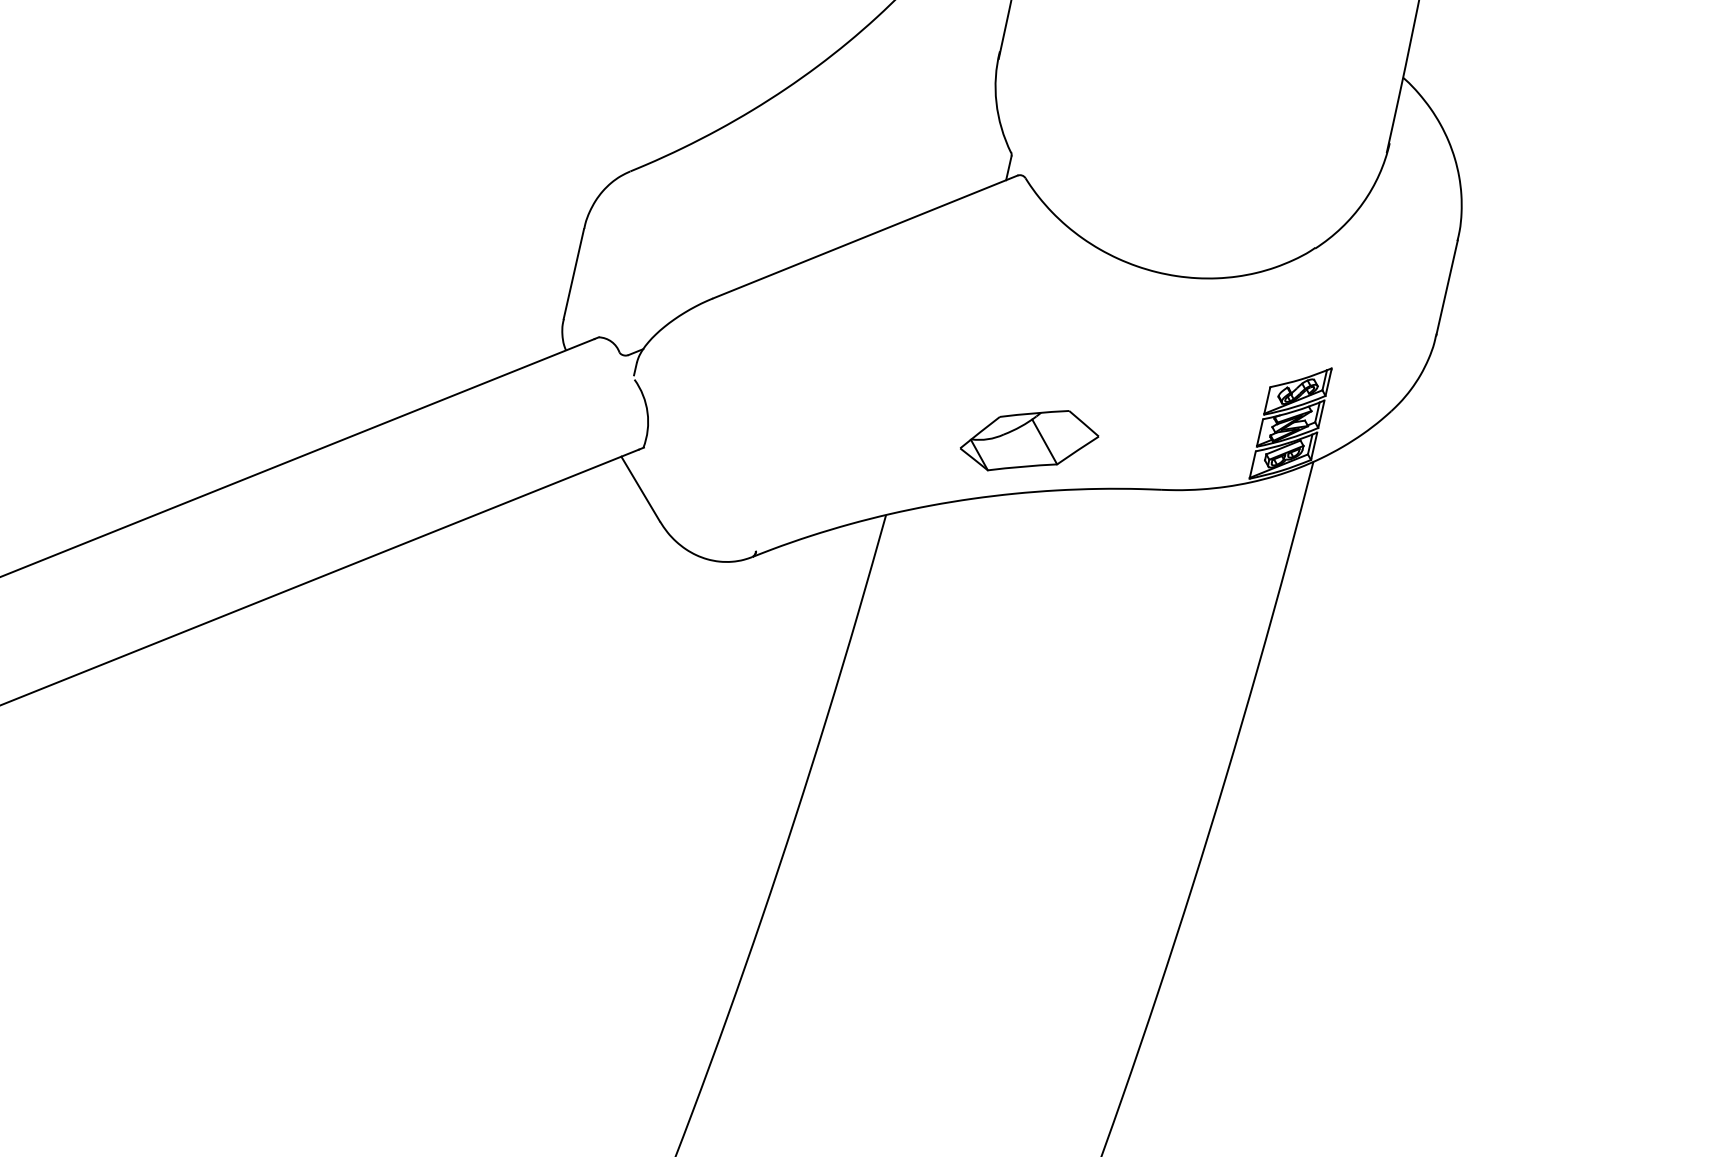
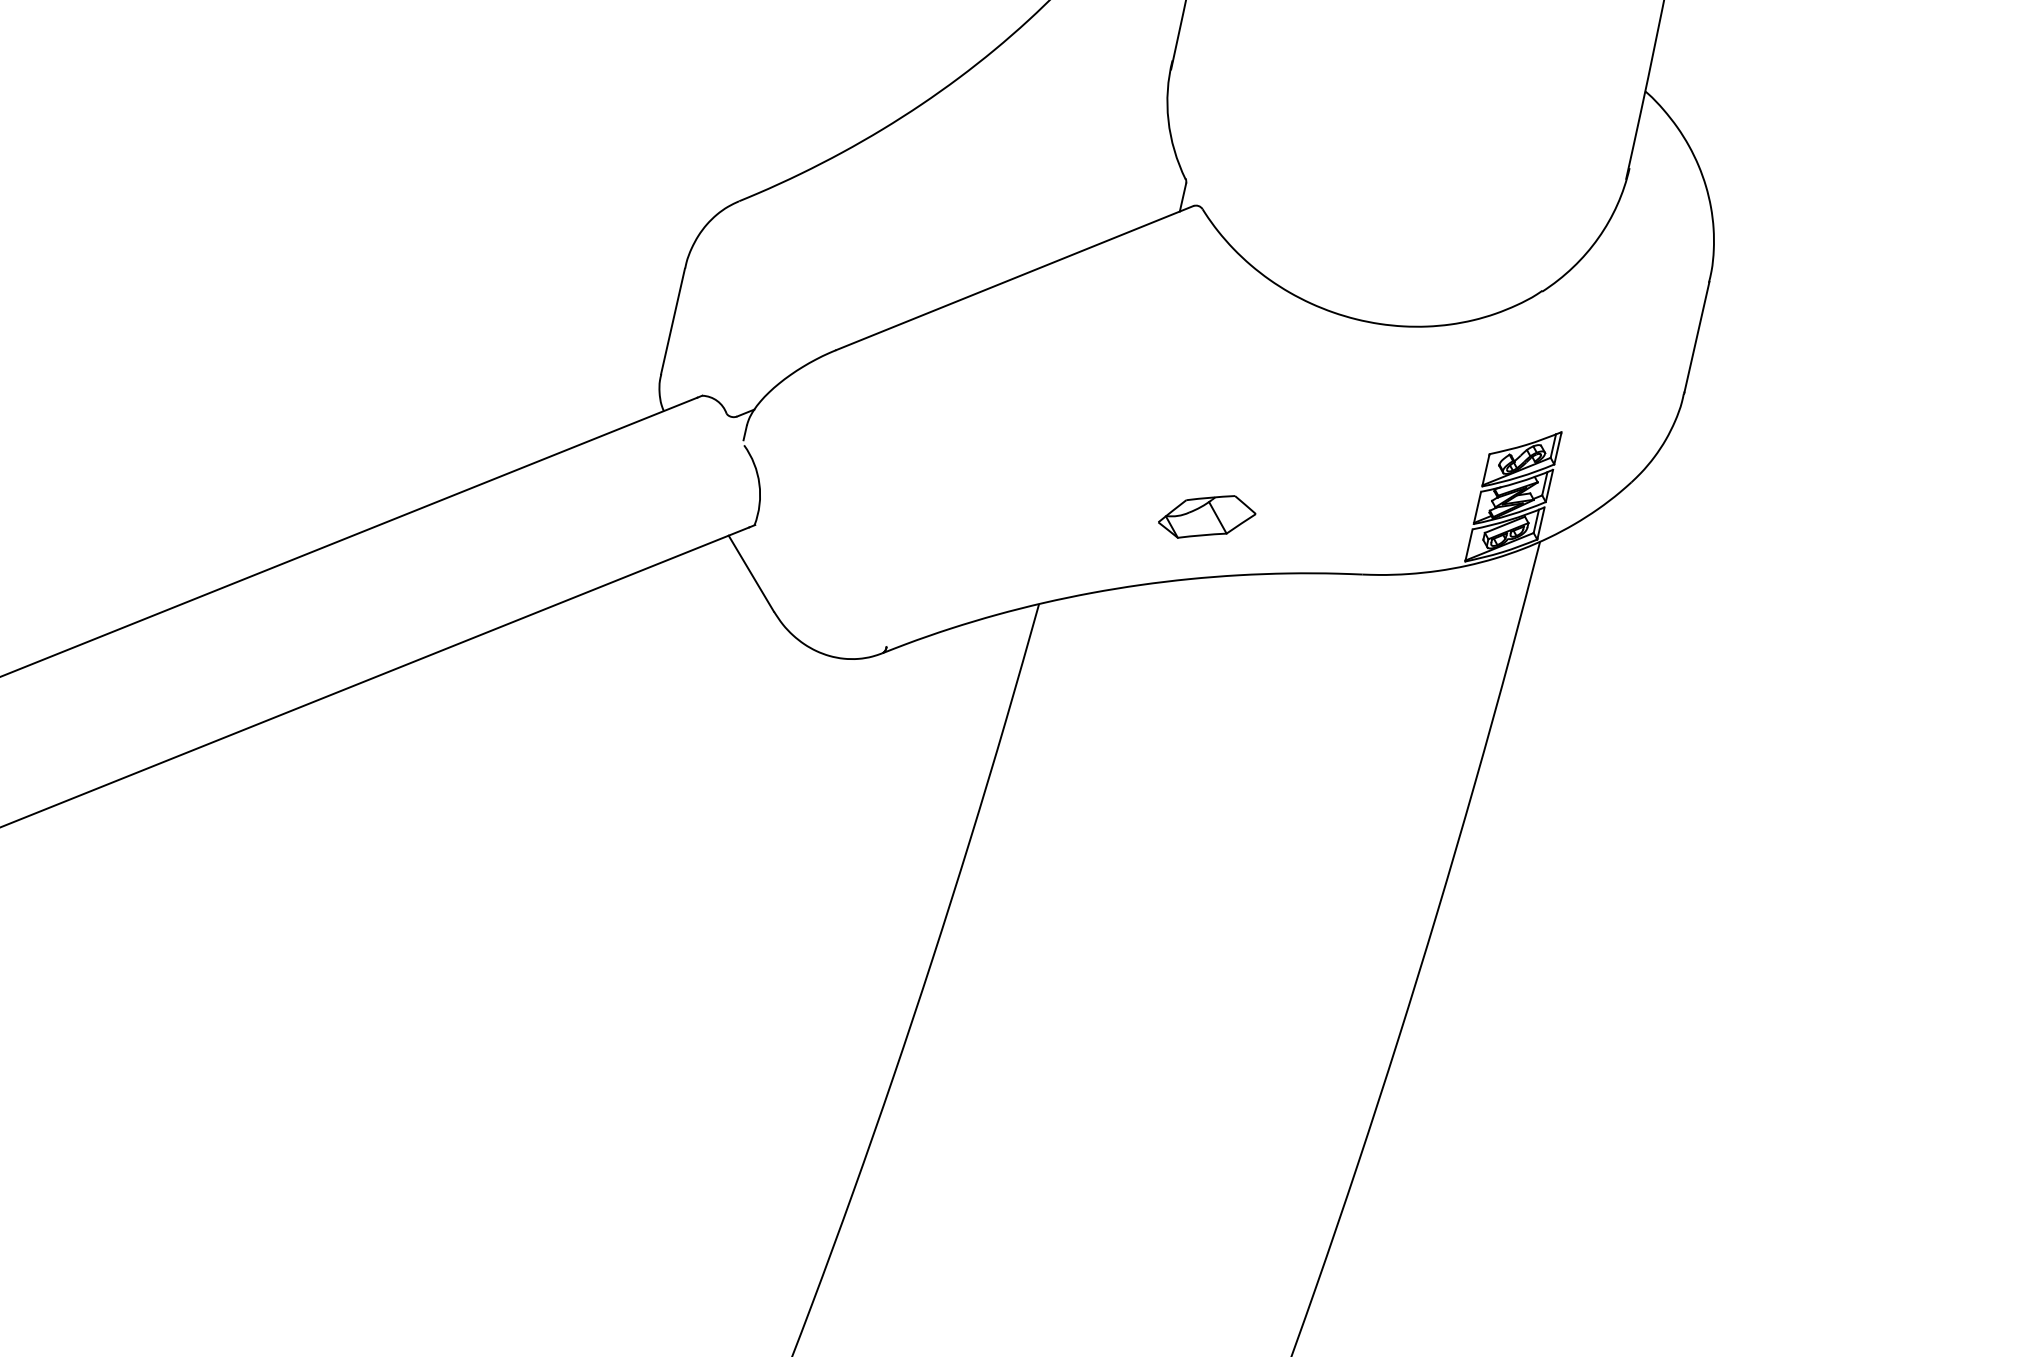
part: (1028, 440) -> (1206, 516), size x0.6

